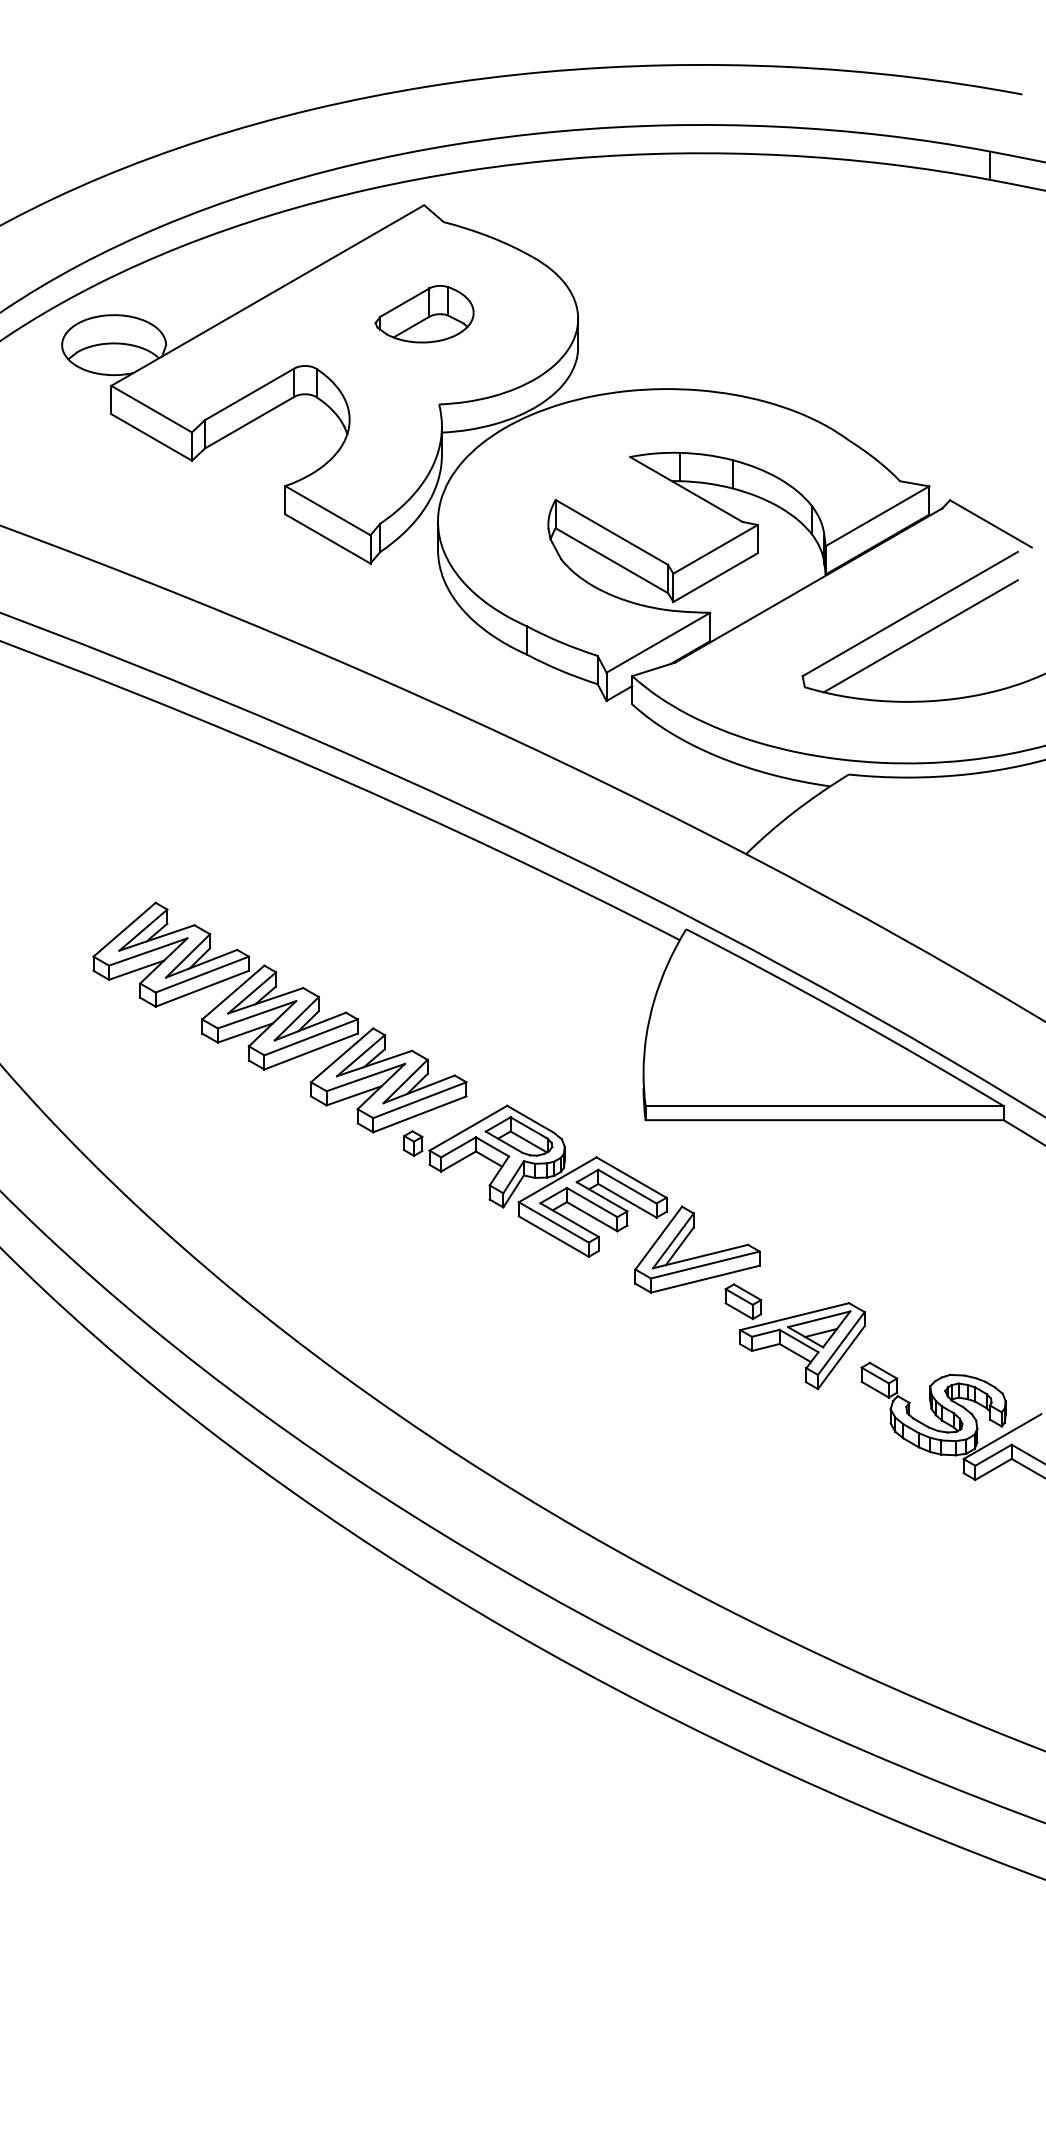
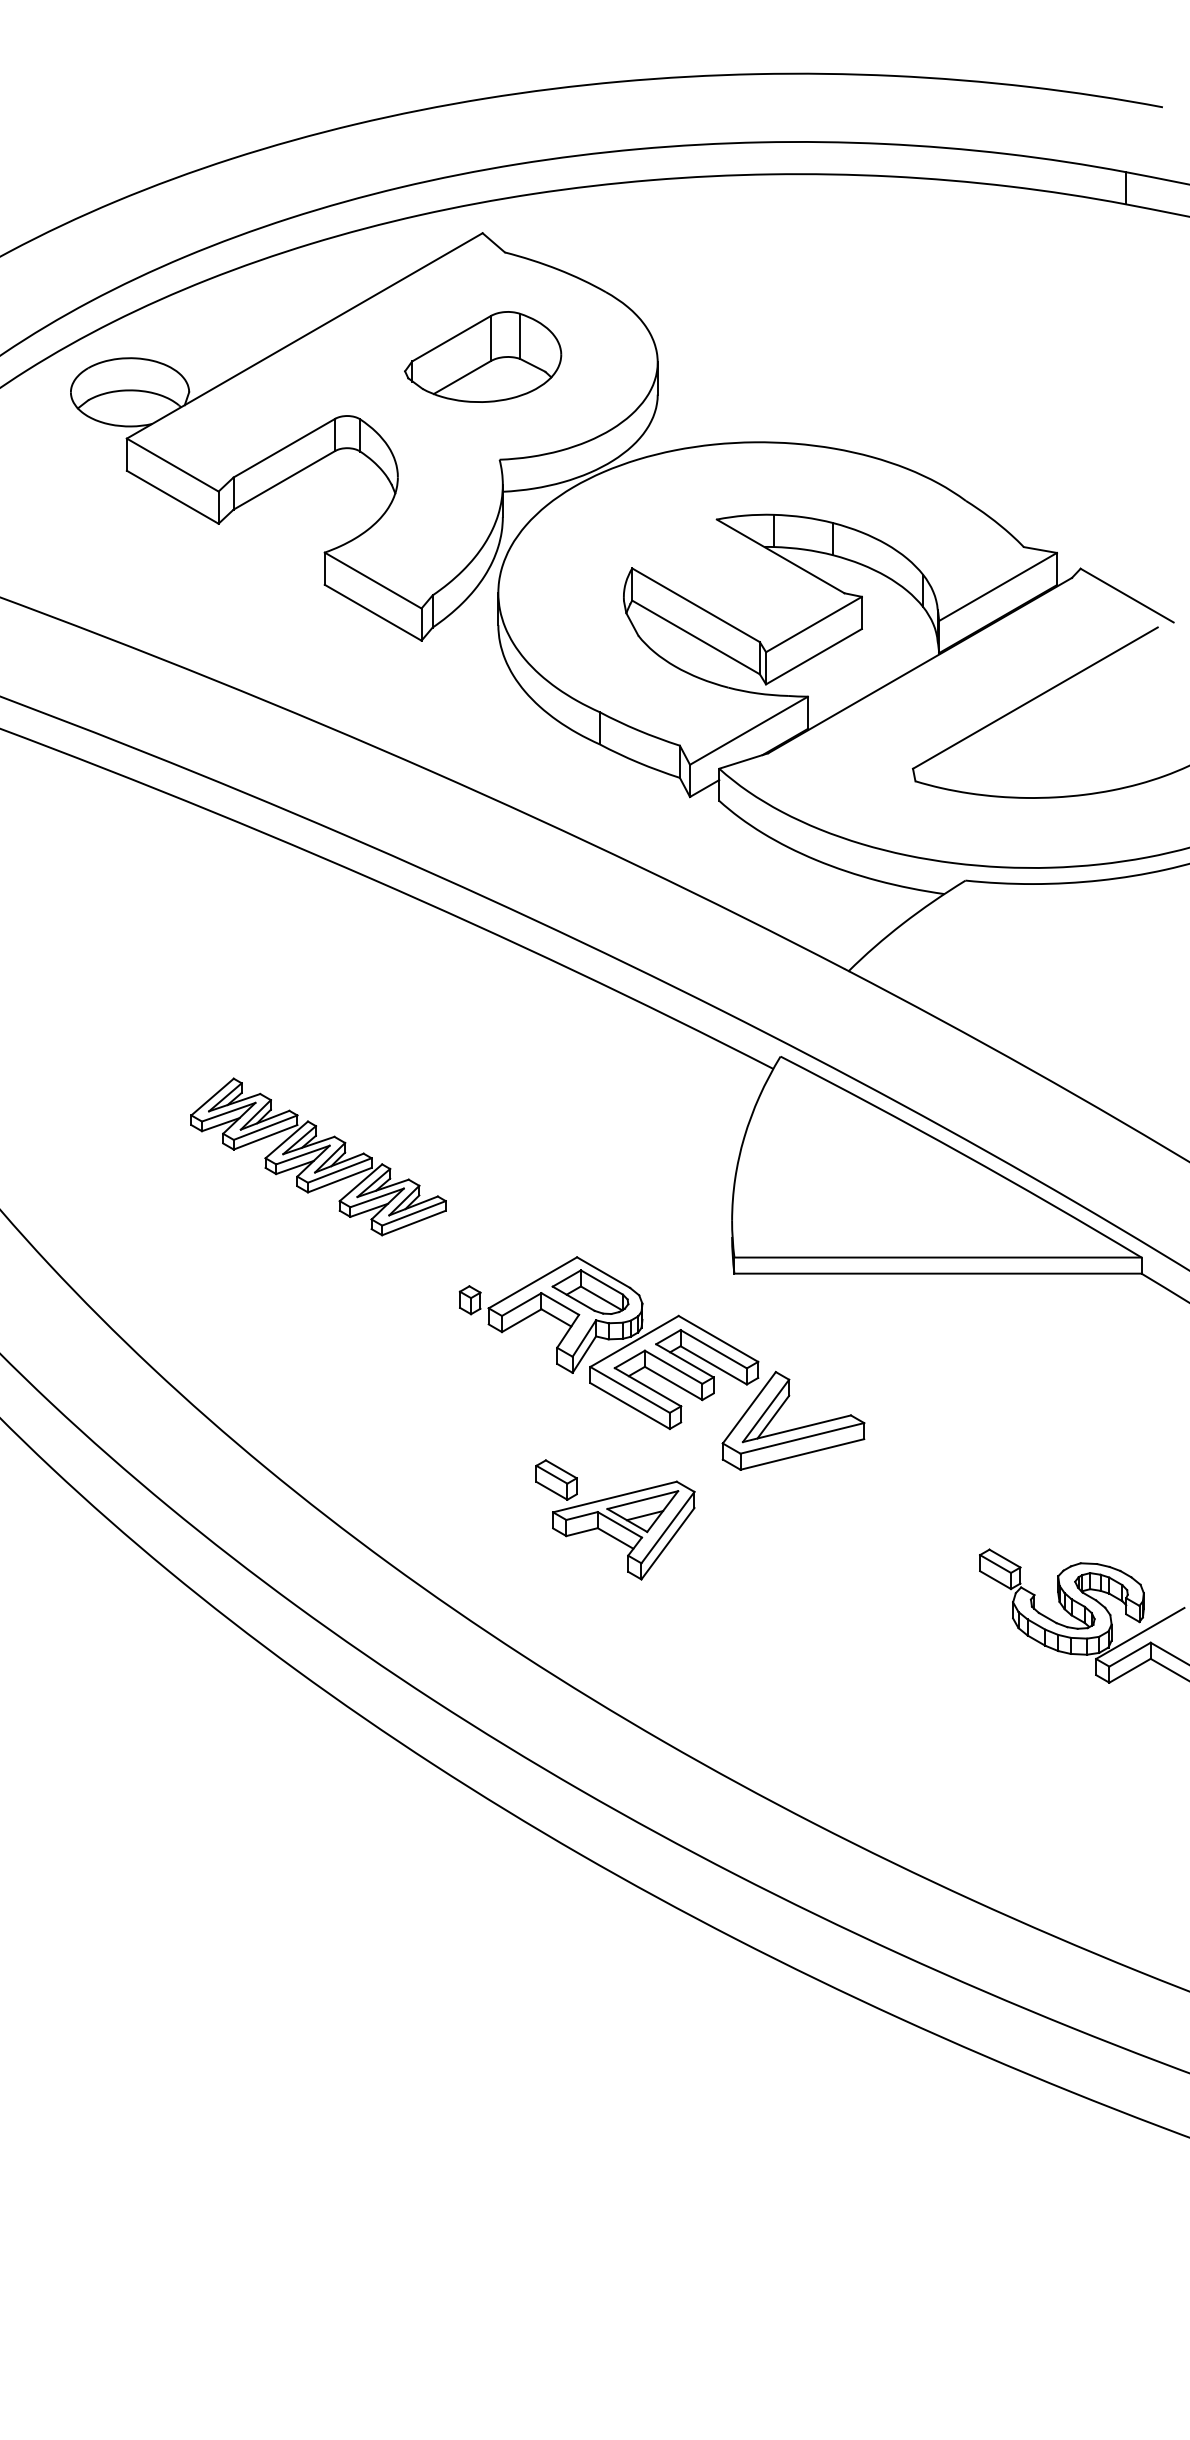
part: (424, 314) -> (482, 357), size x1.4
line: (920, 636) -> (1047, 723), removed
part: (279, 1017) -> (318, 1156), size x0.6
part: (795, 1336) -> (615, 1519), moved

